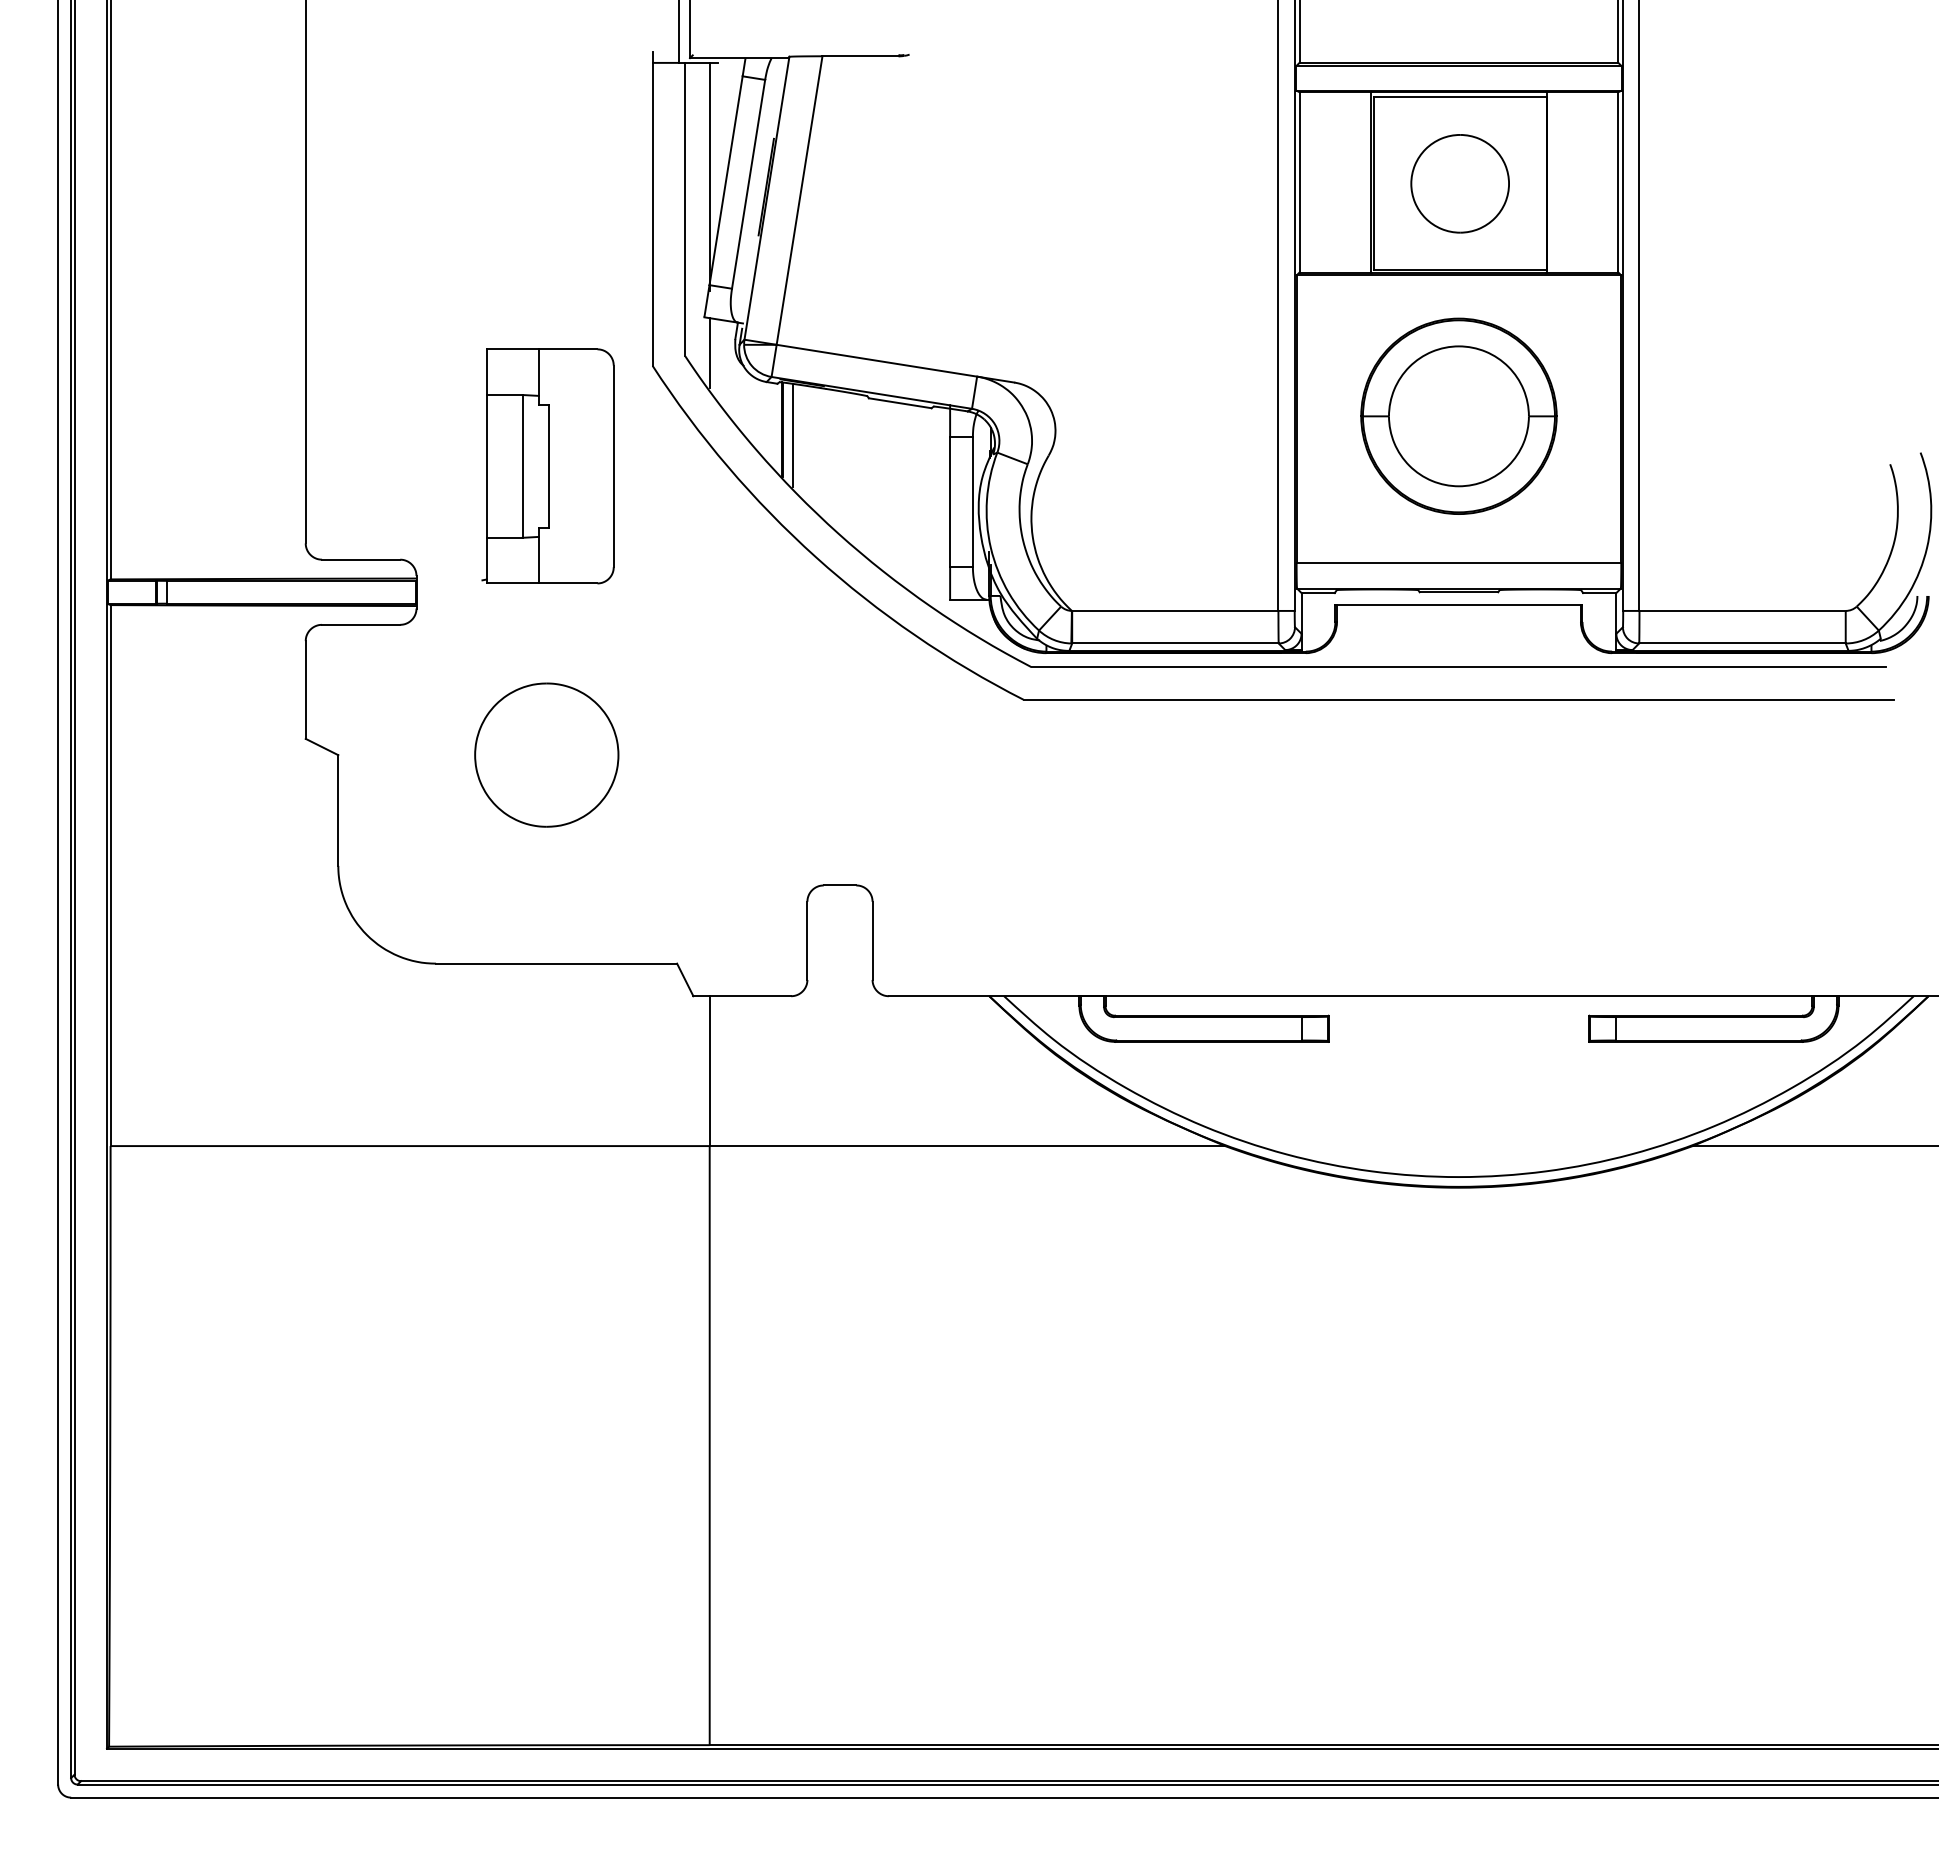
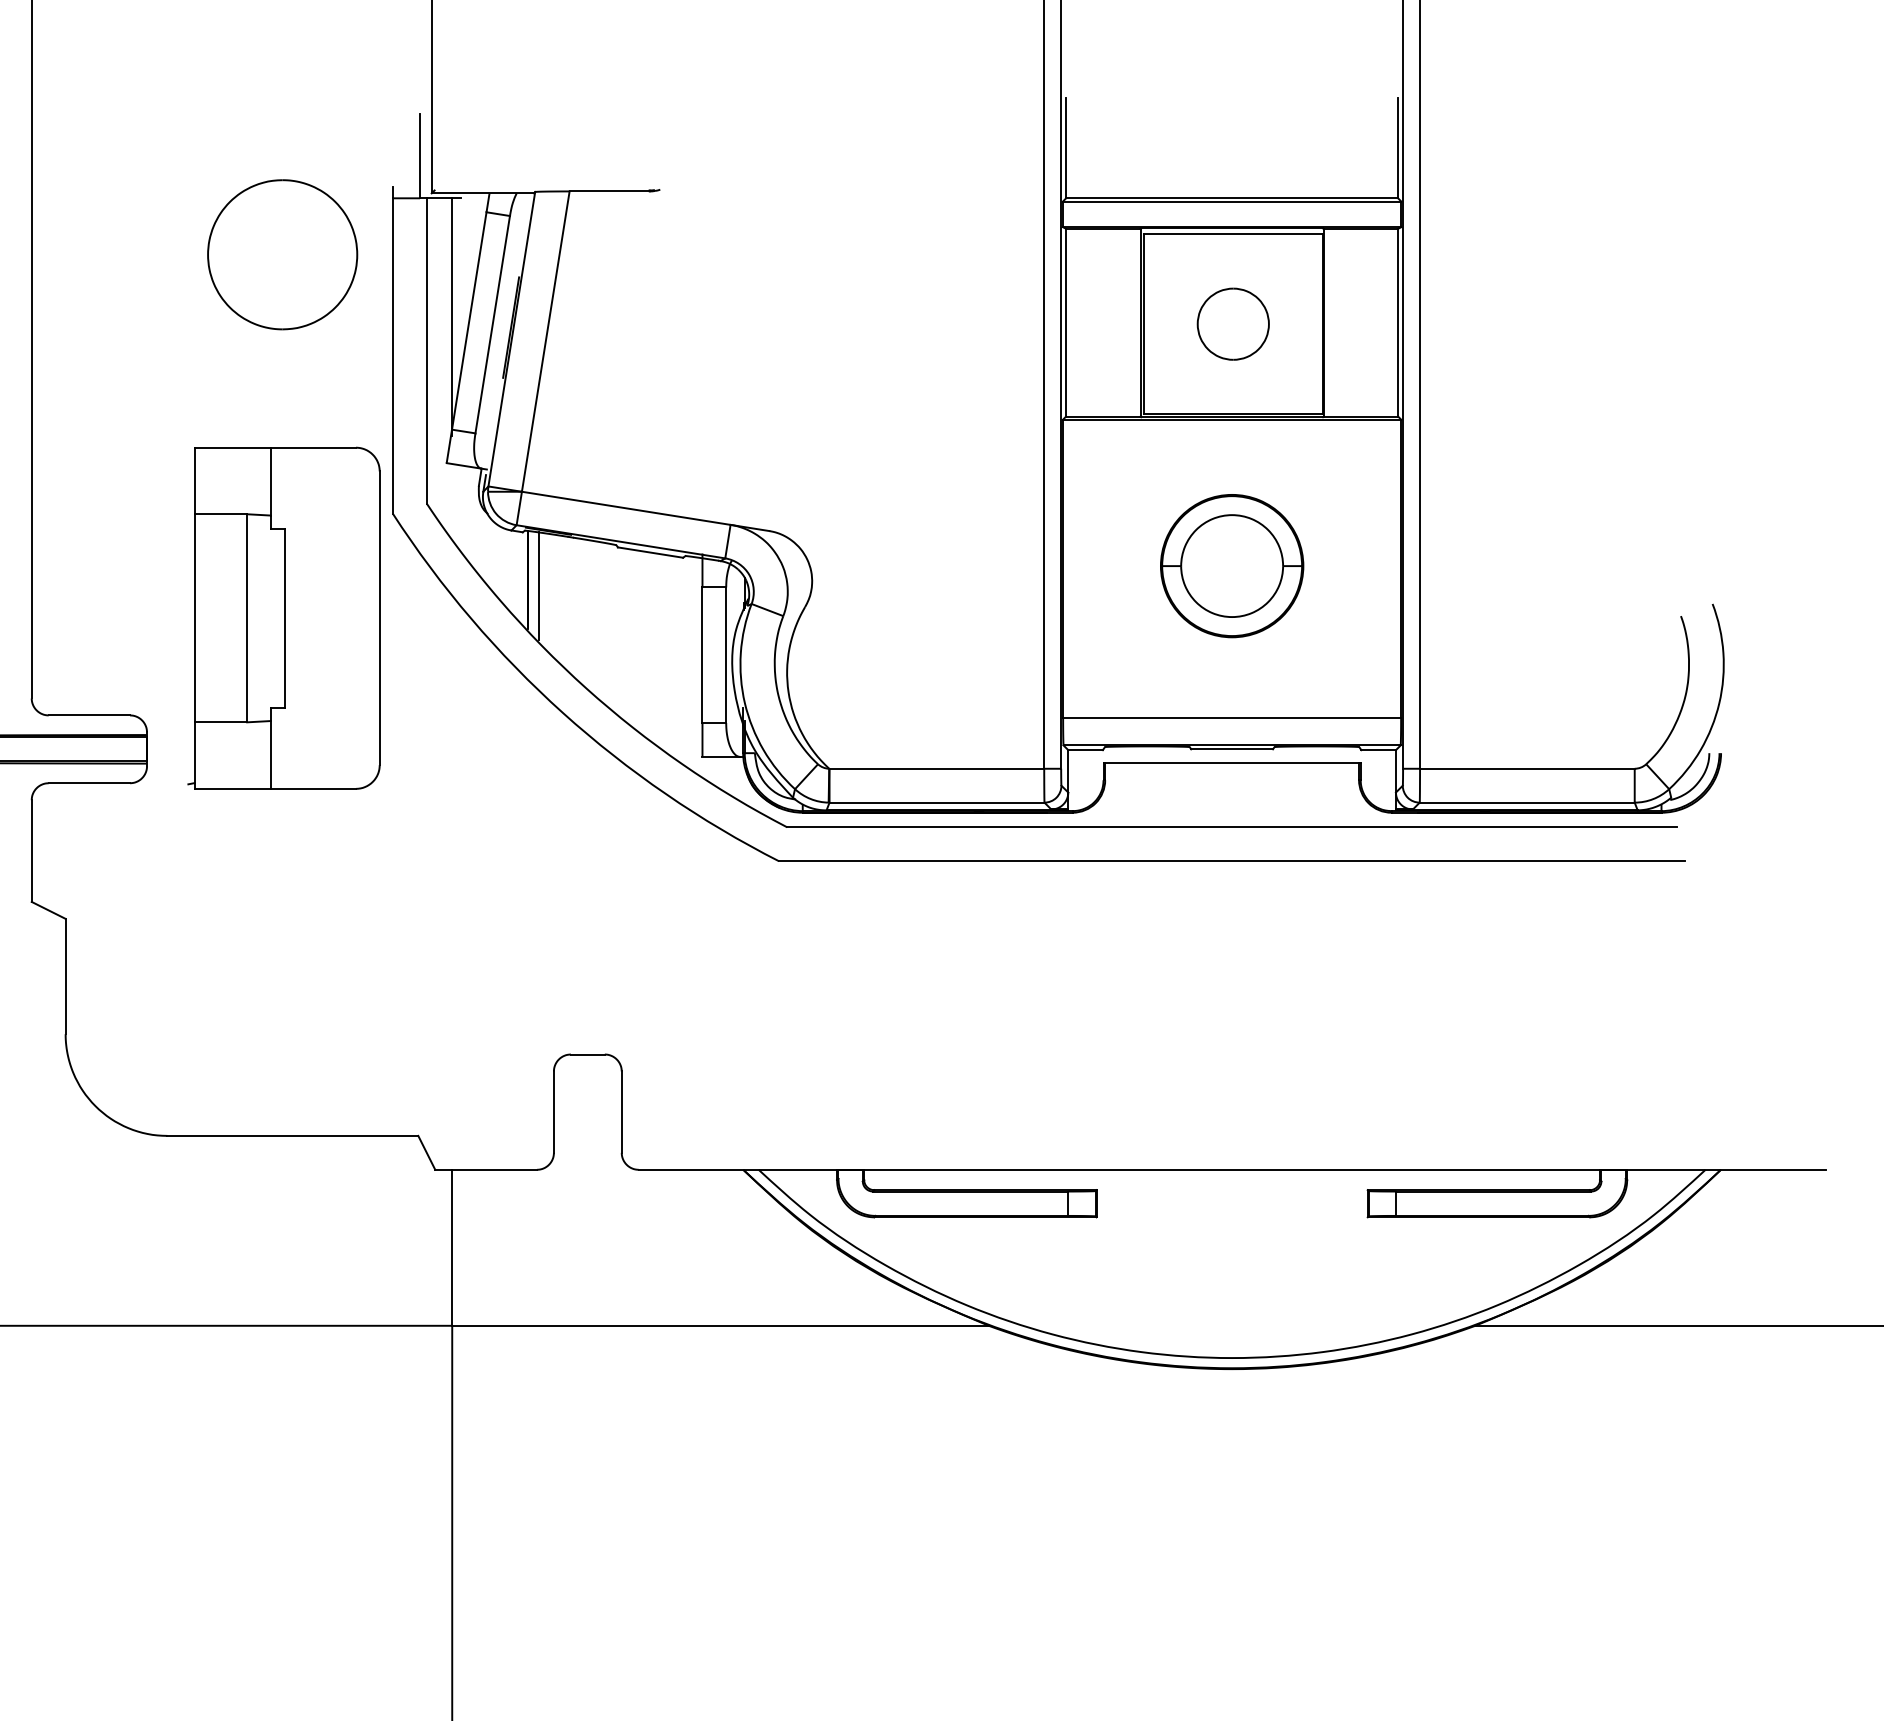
part: (1459, 183) -> (1232, 323), size x0.7
line: (709, 353) -> (452, 500), removed
part: (1458, 415) -> (1231, 565), size x0.7
part: (547, 466) -> (283, 618), size x1.4
part: (546, 754) -> (282, 254), moved

